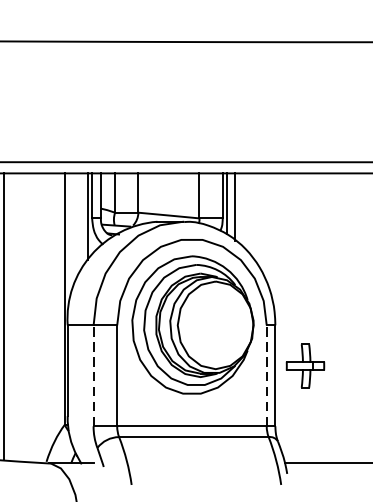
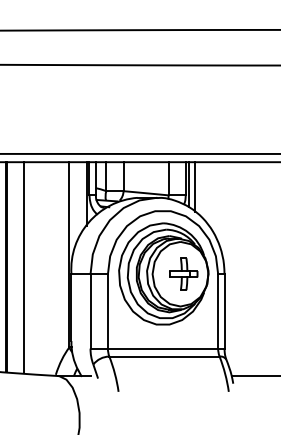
part: (305, 365) -> (183, 273), moved
line: (93, 374) -> (90, 310), dashed -> solid
line: (267, 374) -> (218, 310), dashed -> solid

